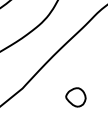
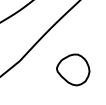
part: (75, 97) -> (72, 70), size x1.67

